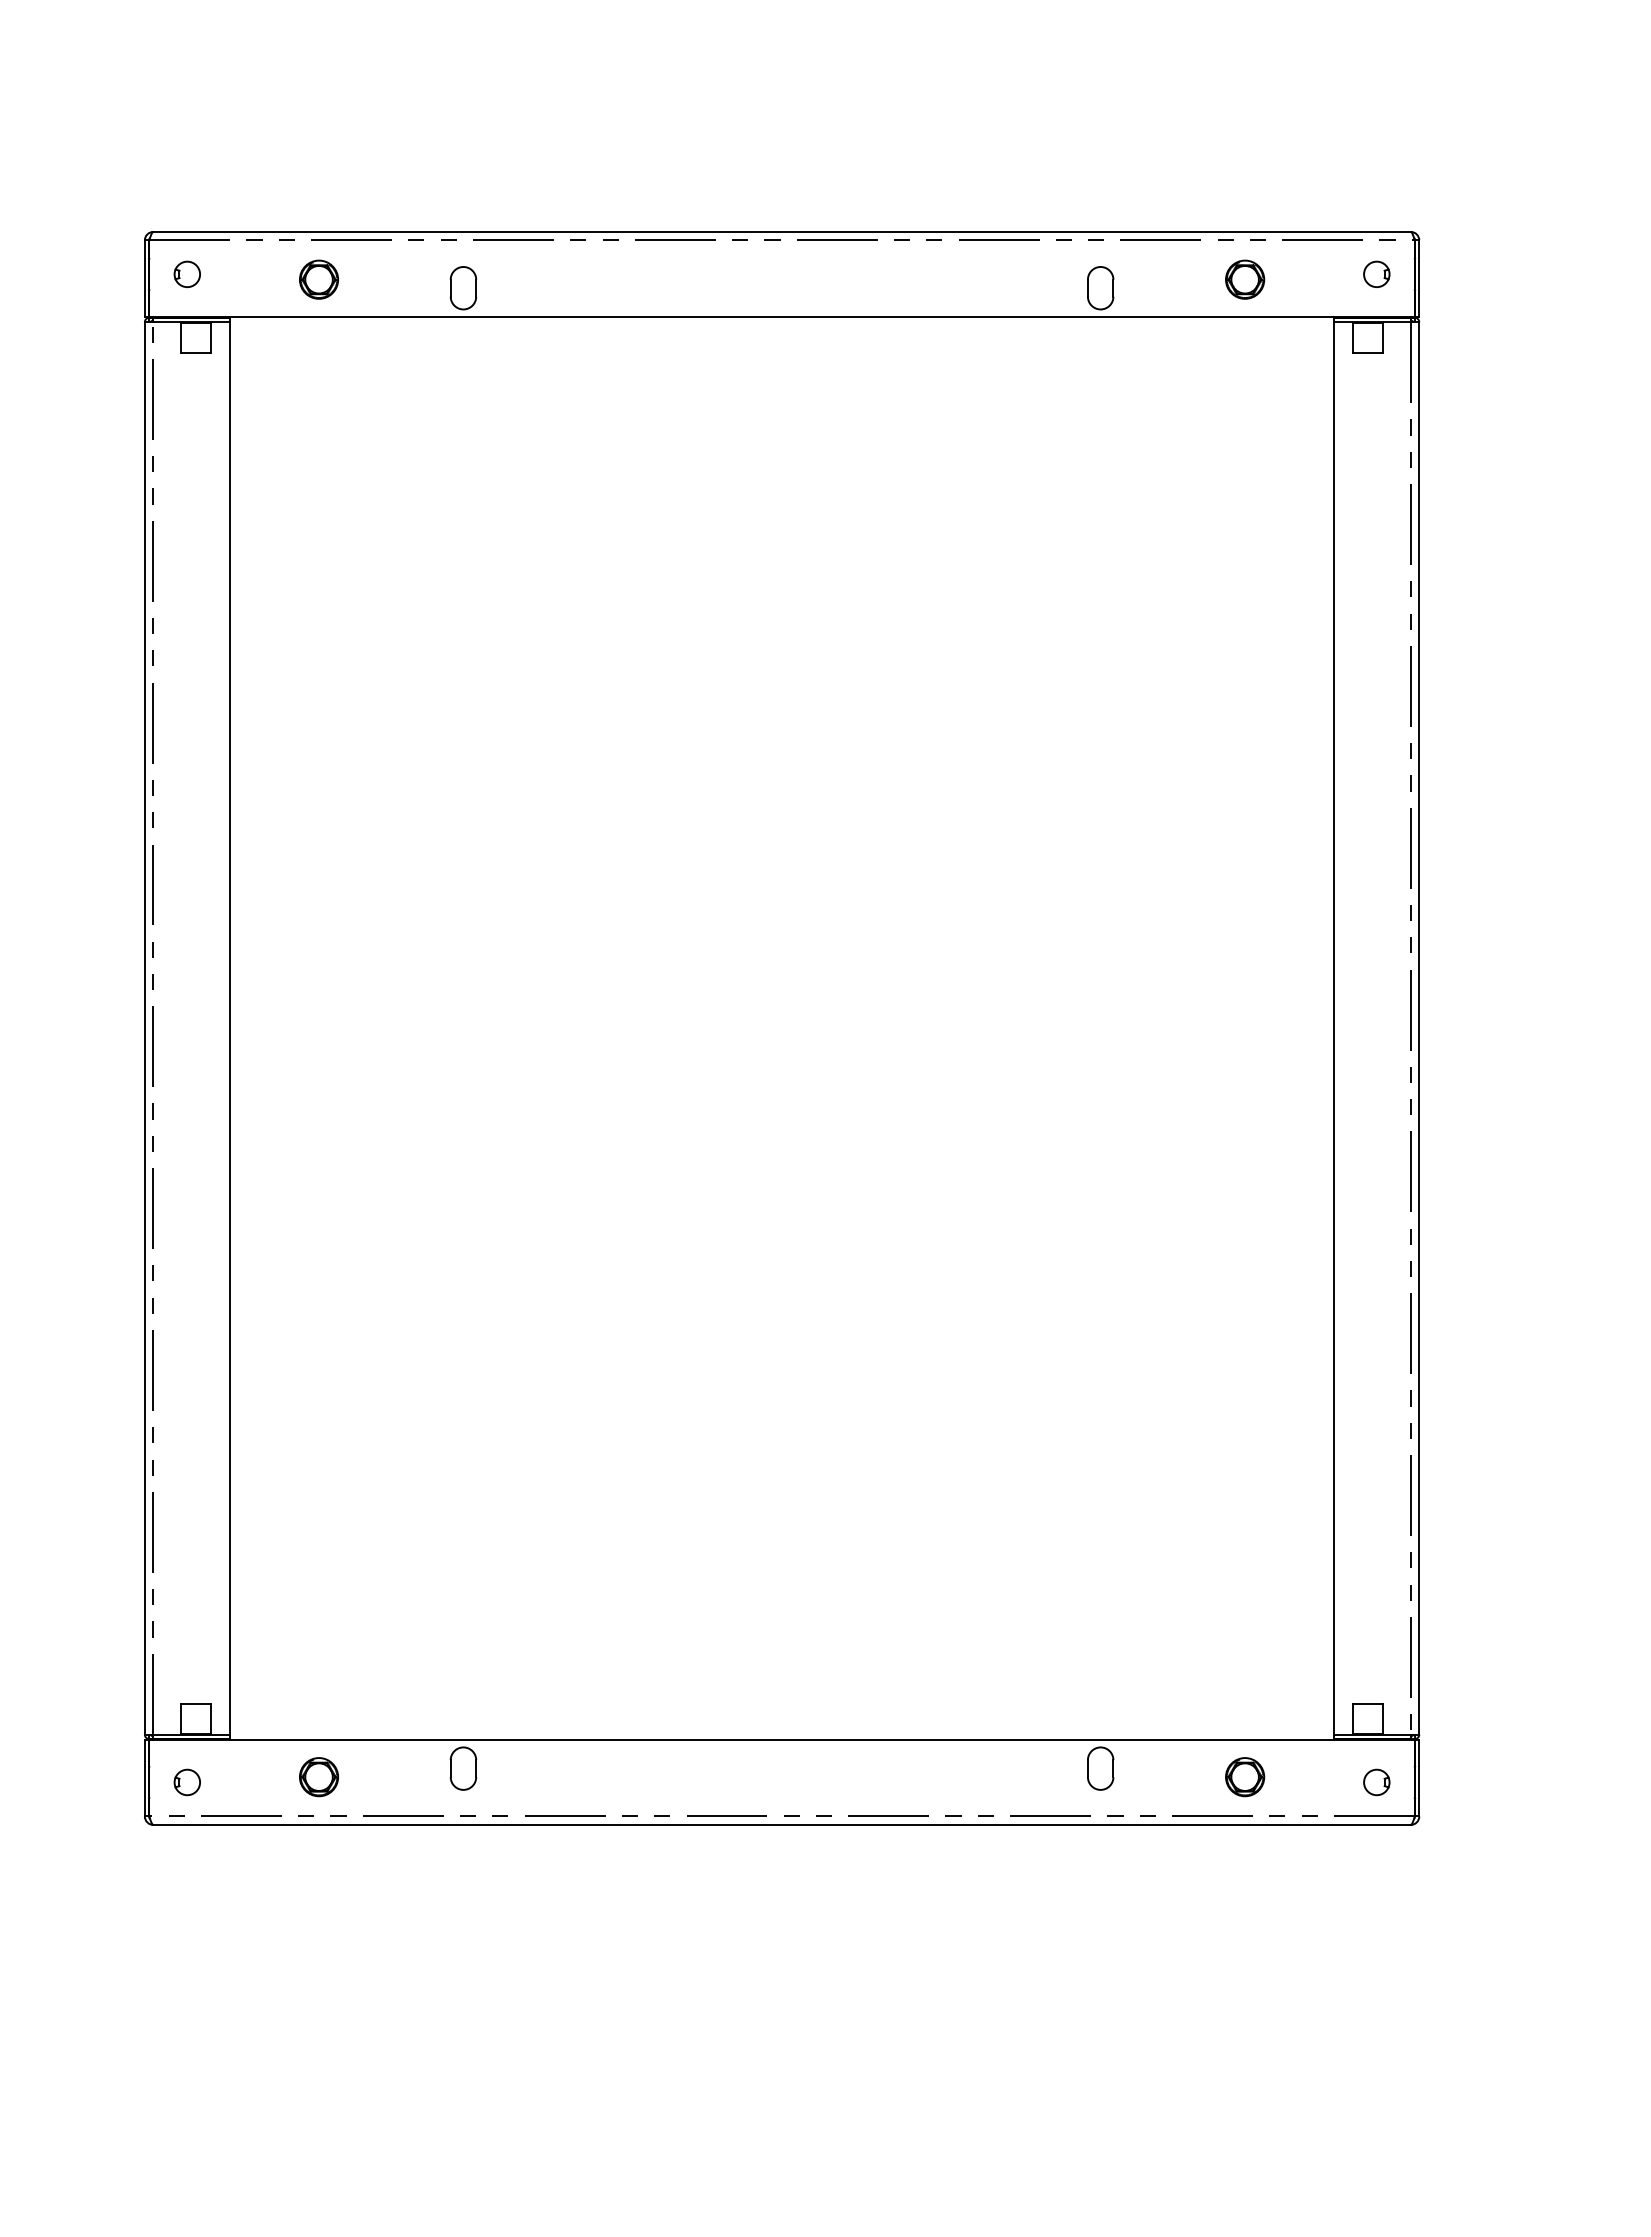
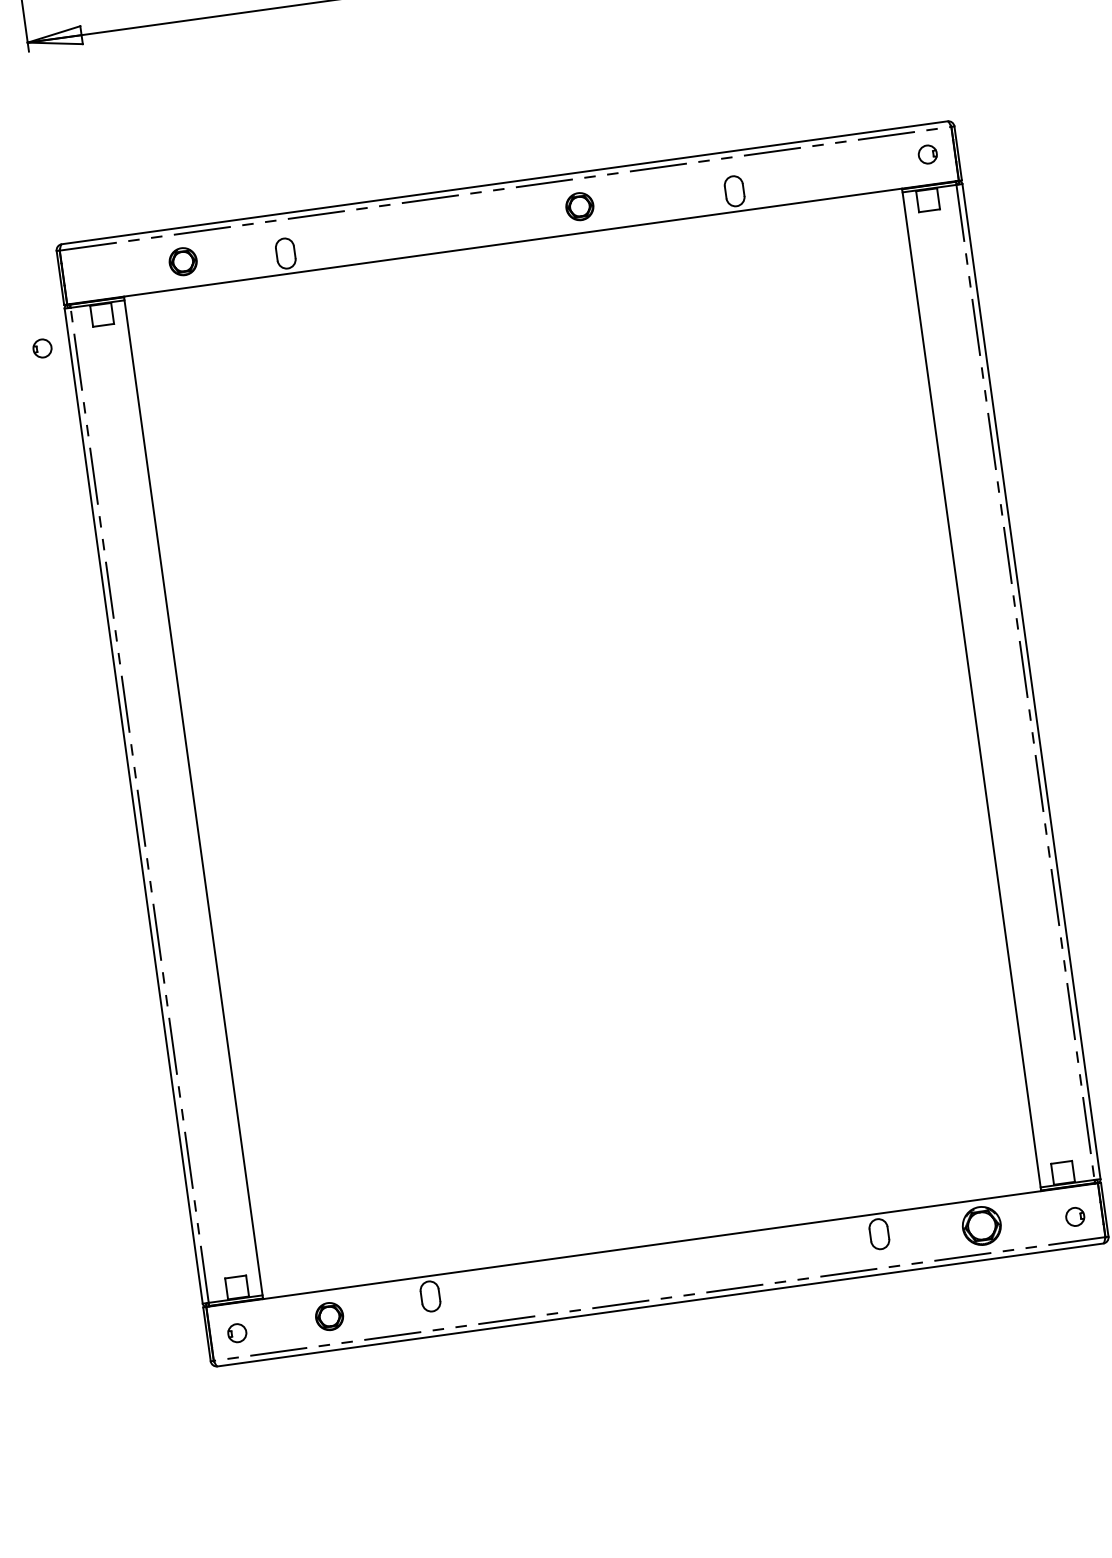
part: (186, 273) -> (41, 347), moved
part: (1245, 279) -> (580, 206), moved
part: (1245, 1777) -> (982, 1226), size x1.4

